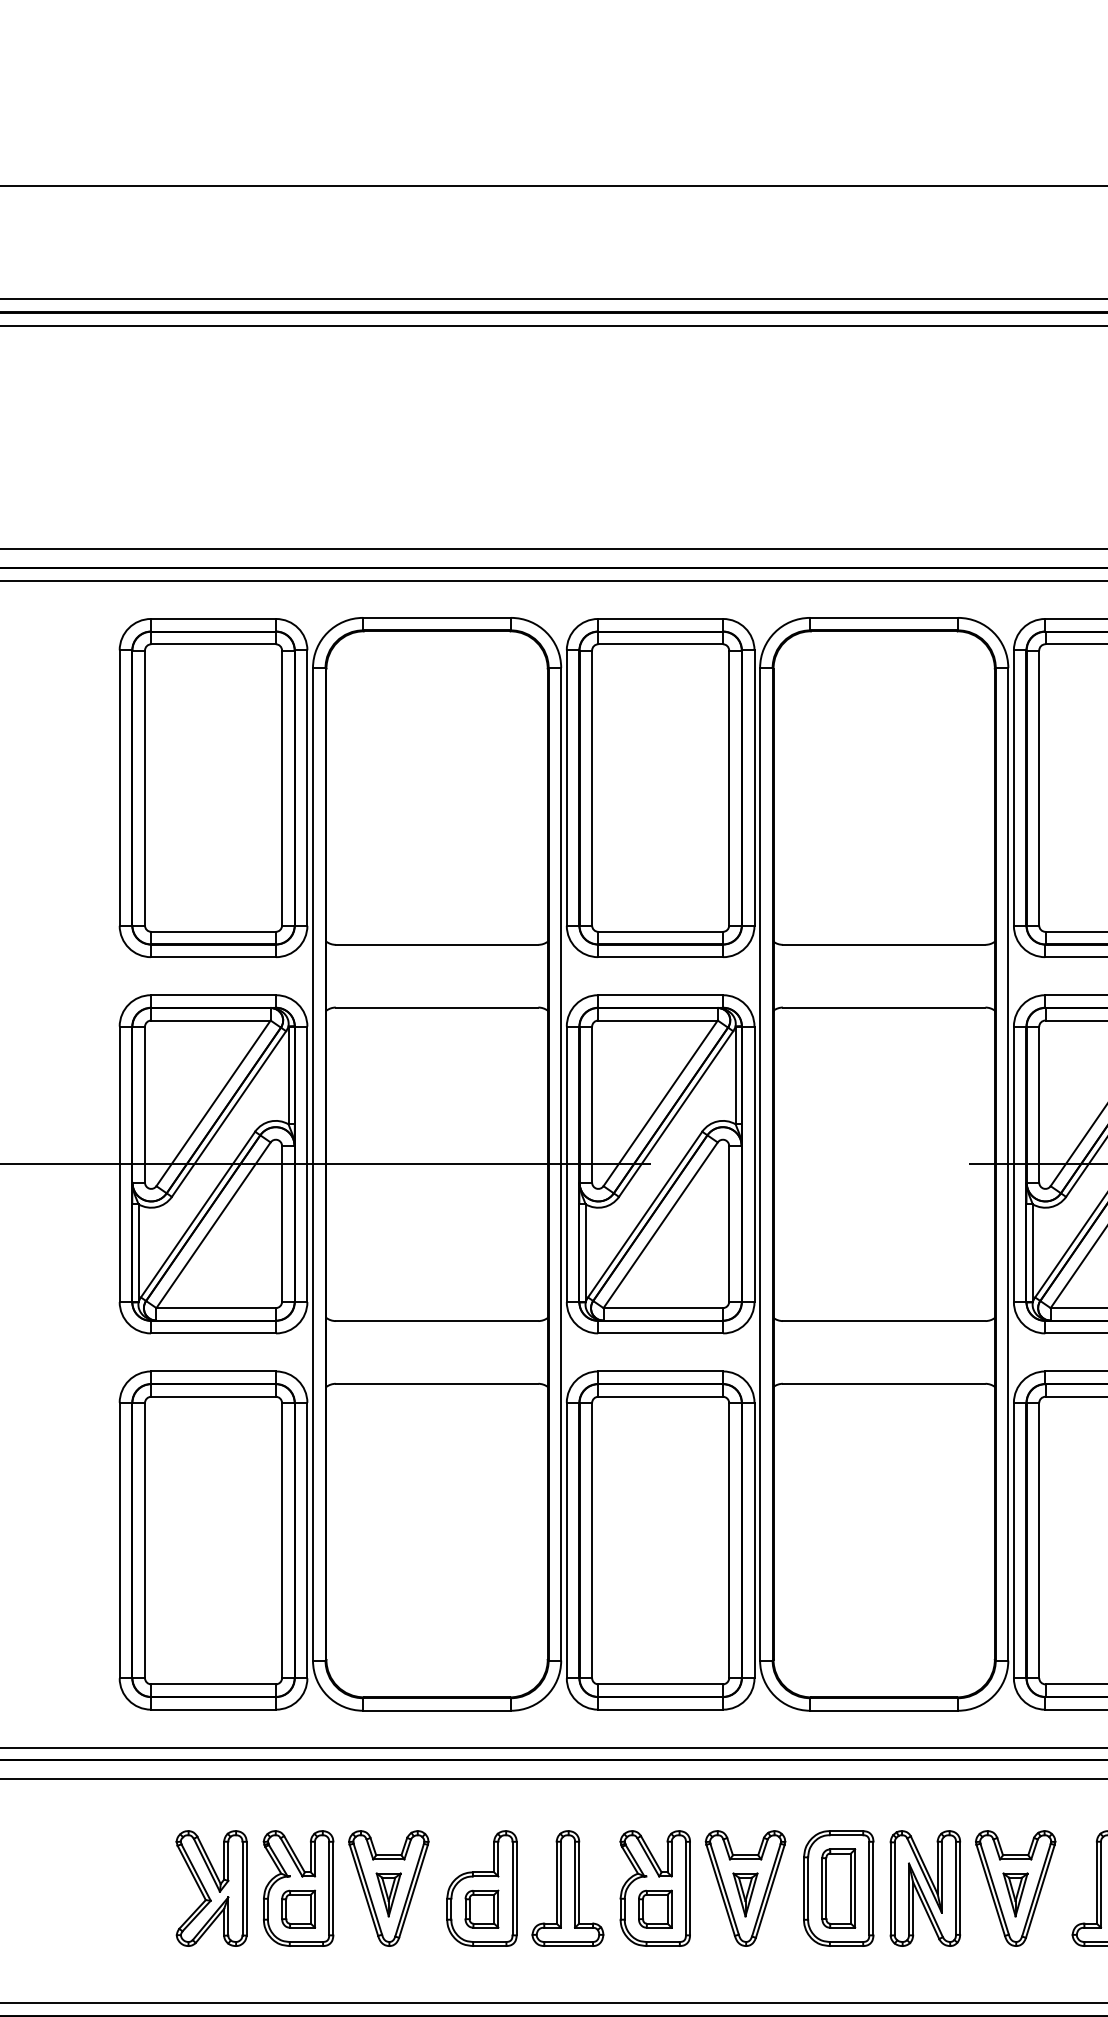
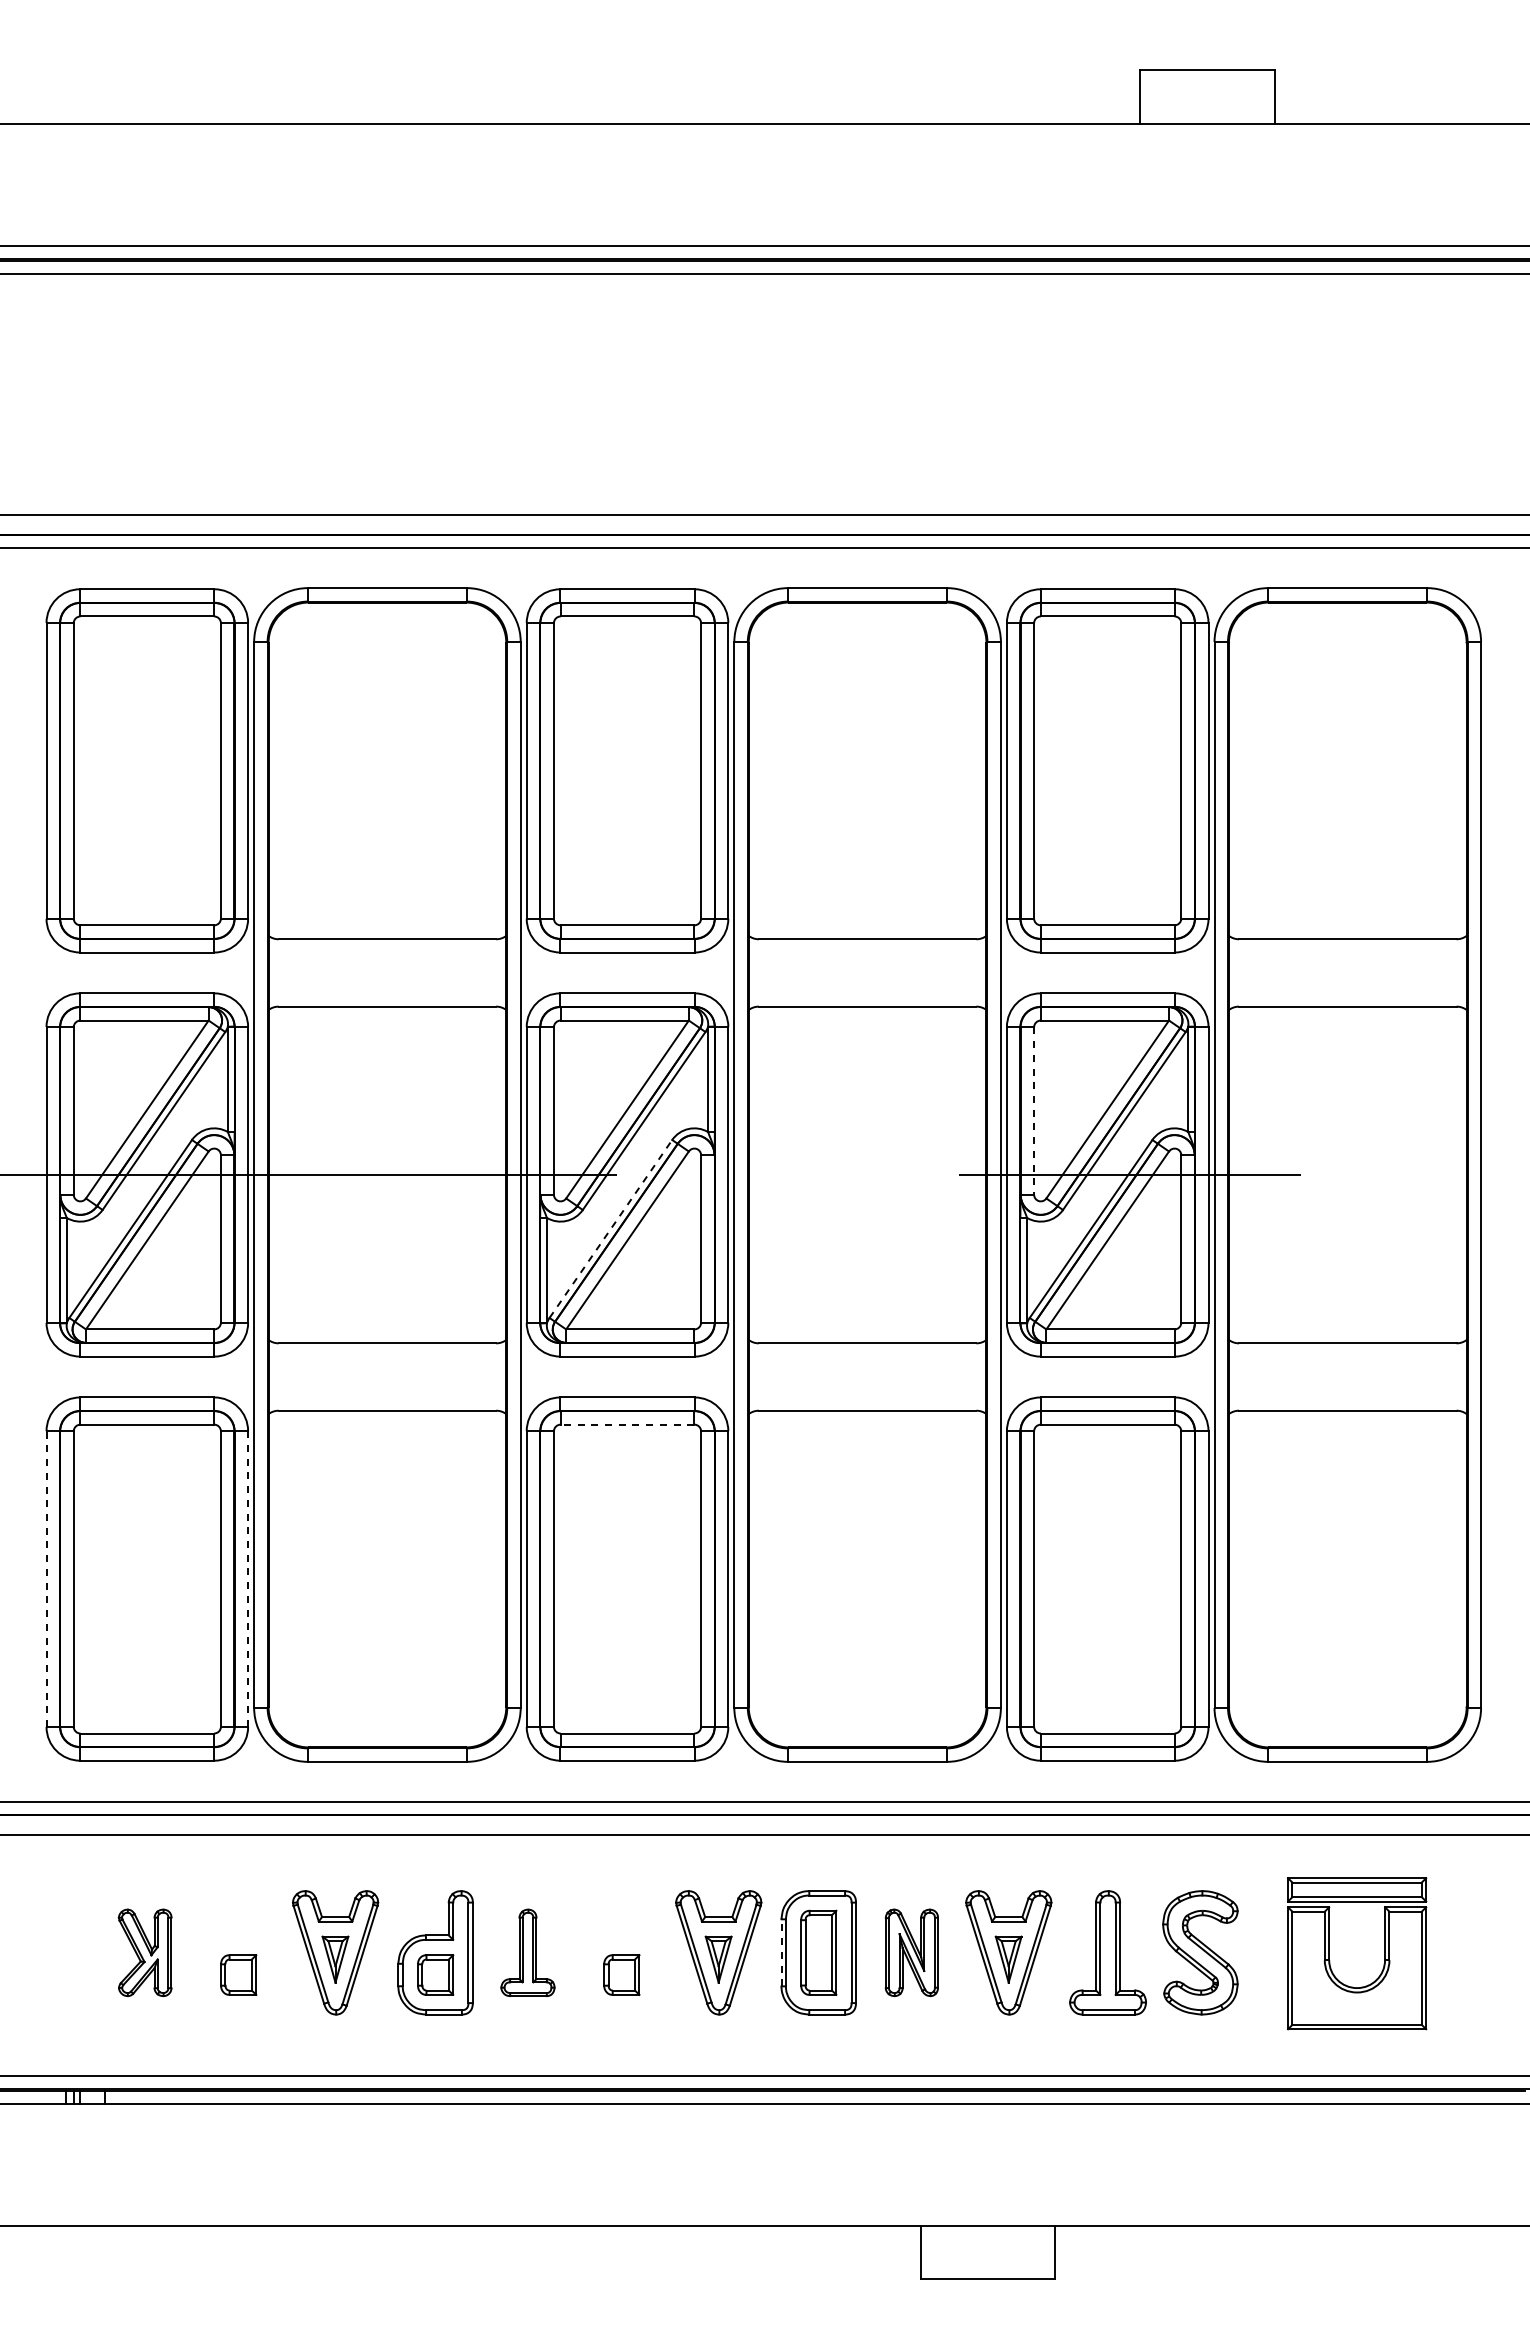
line: (1039, 1104) -> (1034, 1110), solid -> dashed
line: (645, 1214) -> (611, 1228), solid -> dashed
line: (660, 1396) -> (627, 1424), solid -> dashed
line: (119, 1540) -> (46, 1579), solid -> dashed
line: (307, 1540) -> (248, 1579), solid -> dashed
part: (210, 1888) -> (144, 1952), size x0.7
part: (298, 1888) -> (238, 1952), removed
part: (567, 1888) -> (527, 1952), size x0.7
part: (655, 1888) -> (621, 1952), removed
line: (804, 1888) -> (781, 1952), solid -> dashed
part: (925, 1888) -> (911, 1952), size x0.7

